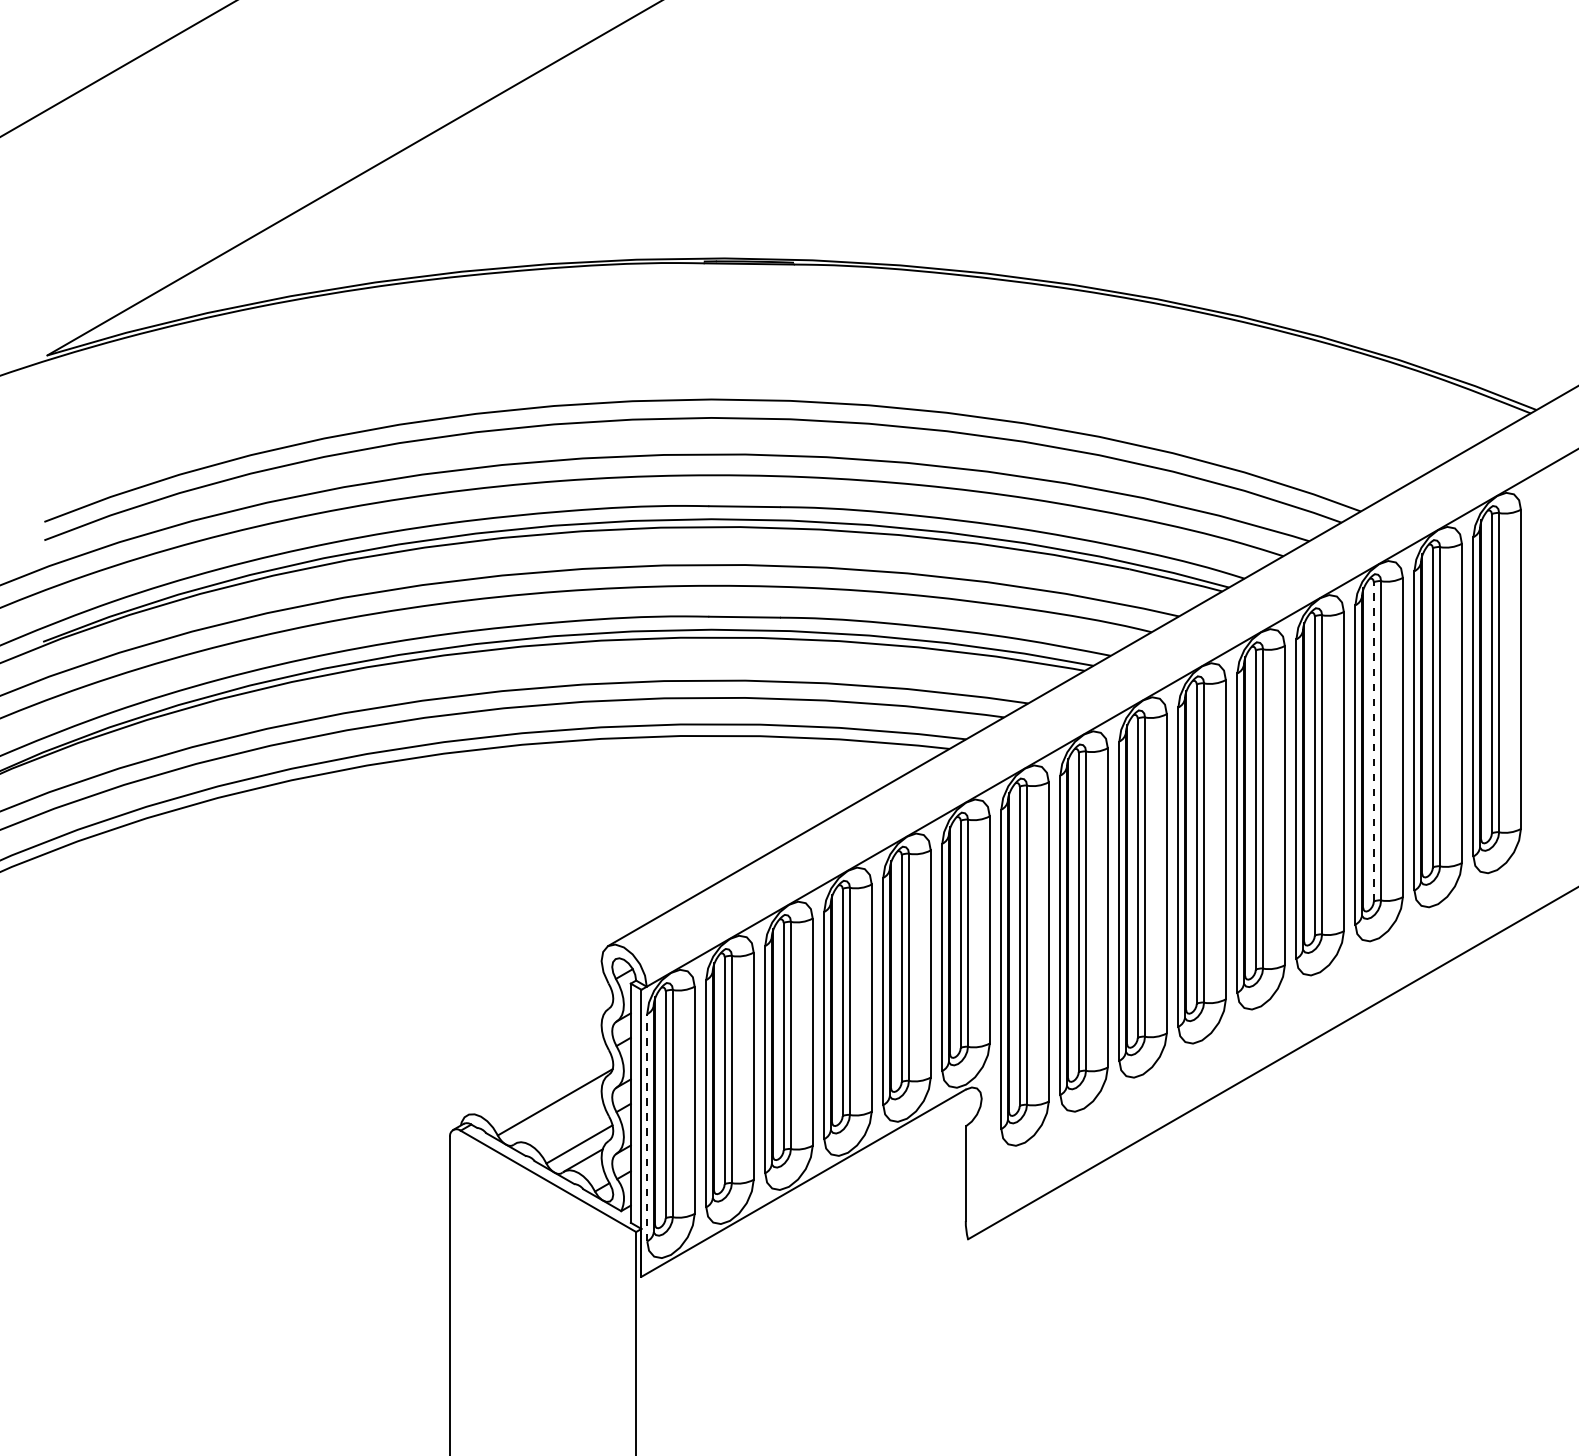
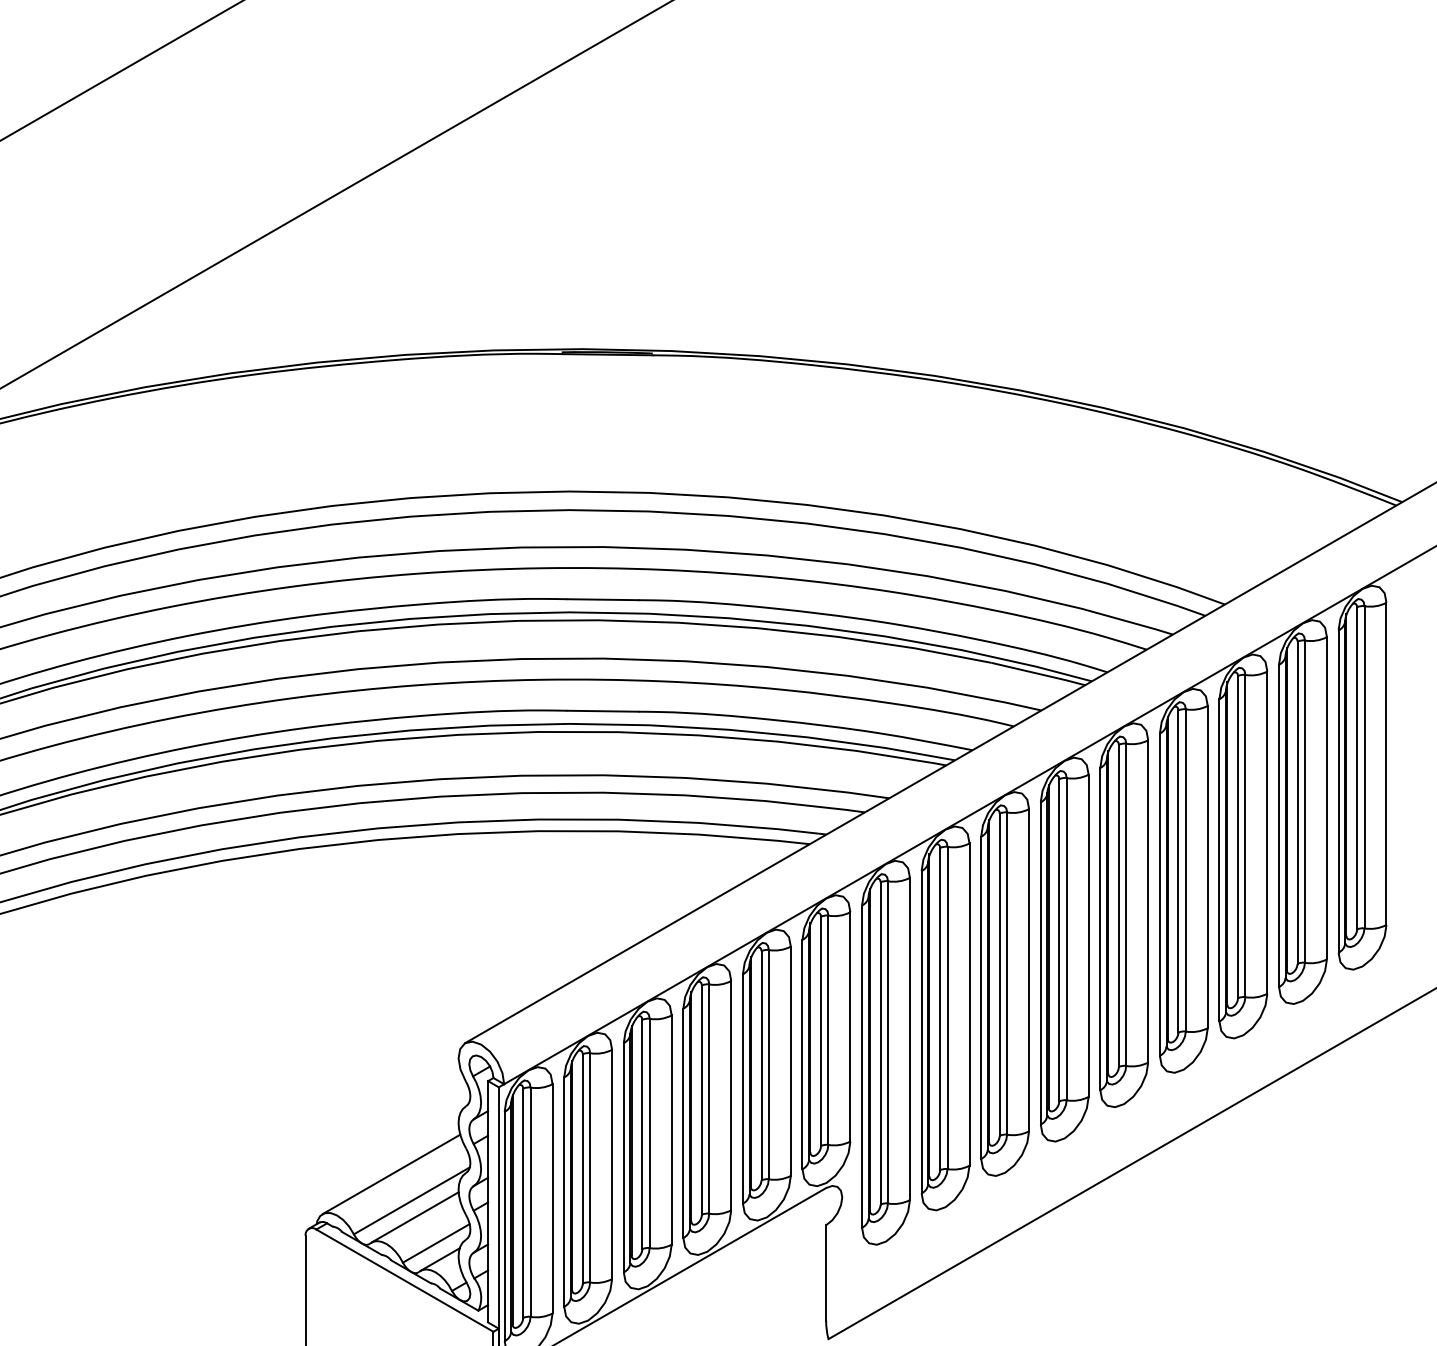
line: (1373, 741) -> (1237, 836), dashed -> solid
line: (534, 1075) -> (390, 1173), added
line: (558, 1118) -> (415, 1217), added
line: (647, 1127) -> (504, 1226), dashed -> solid

